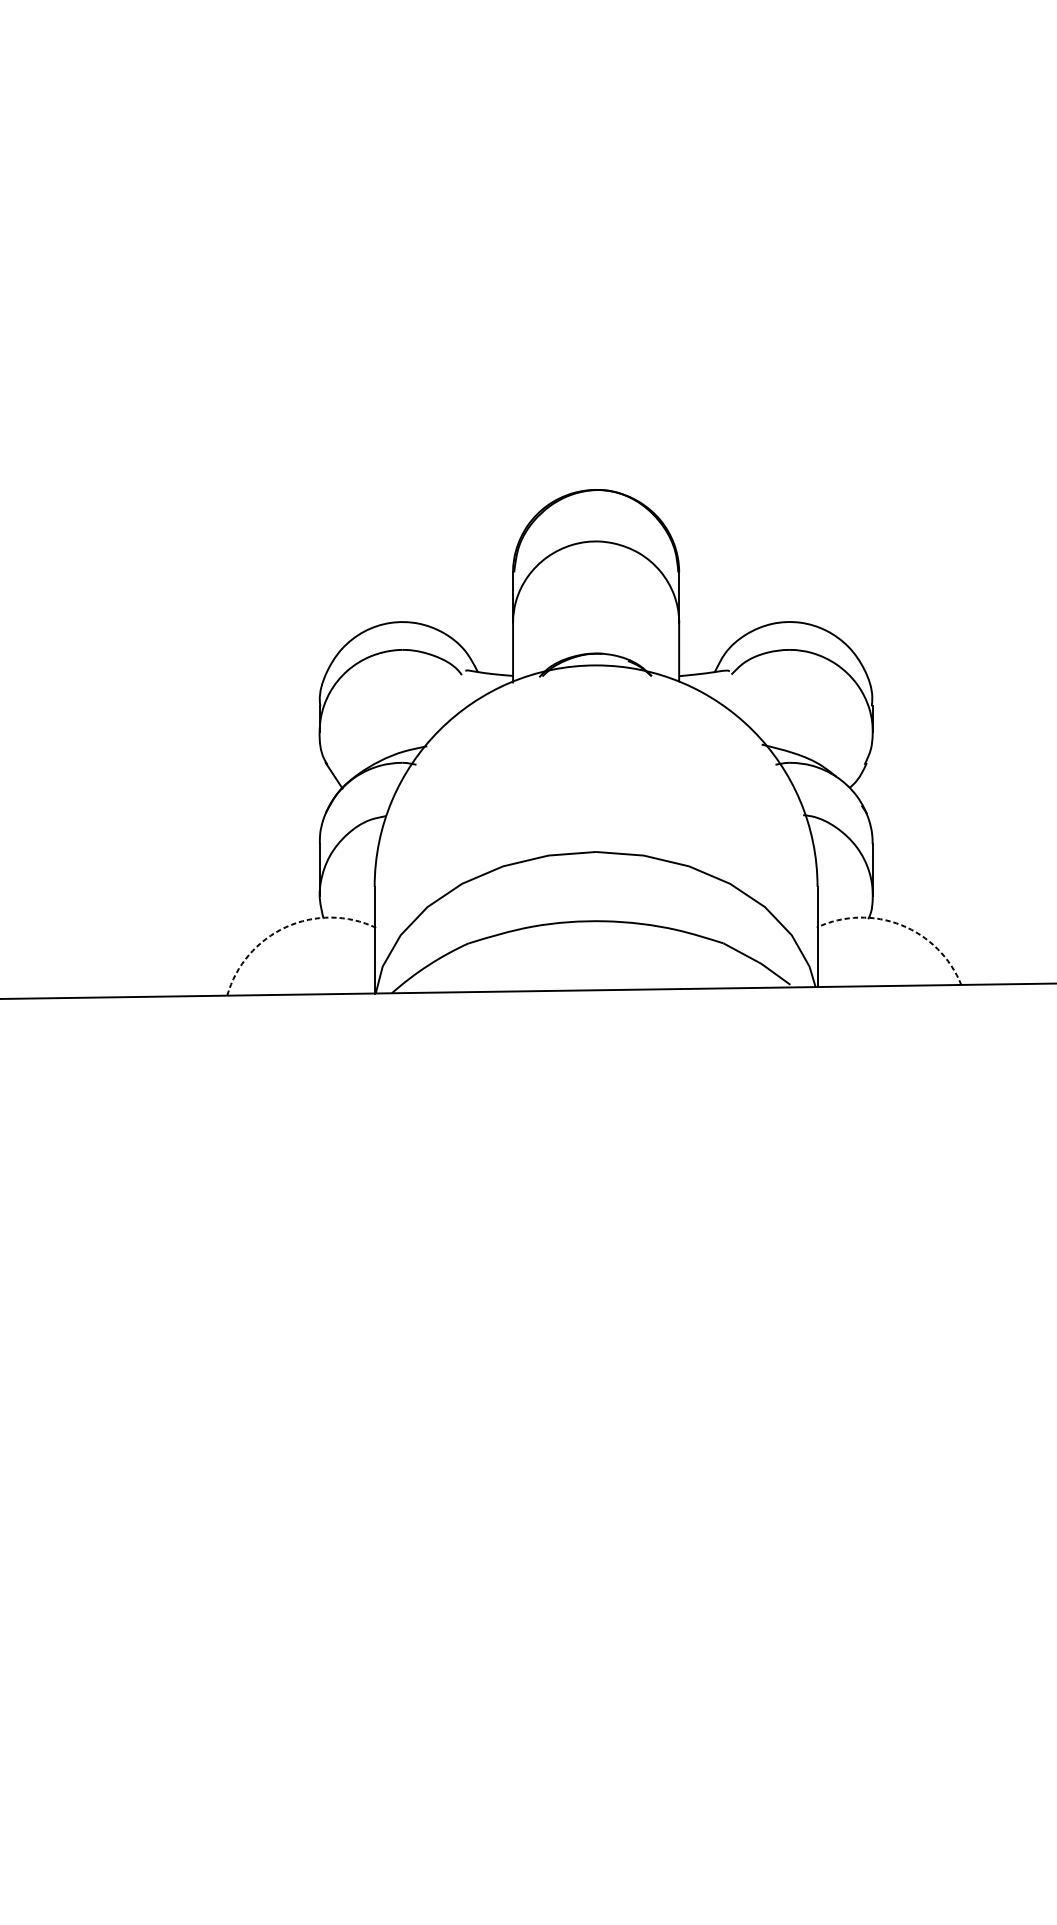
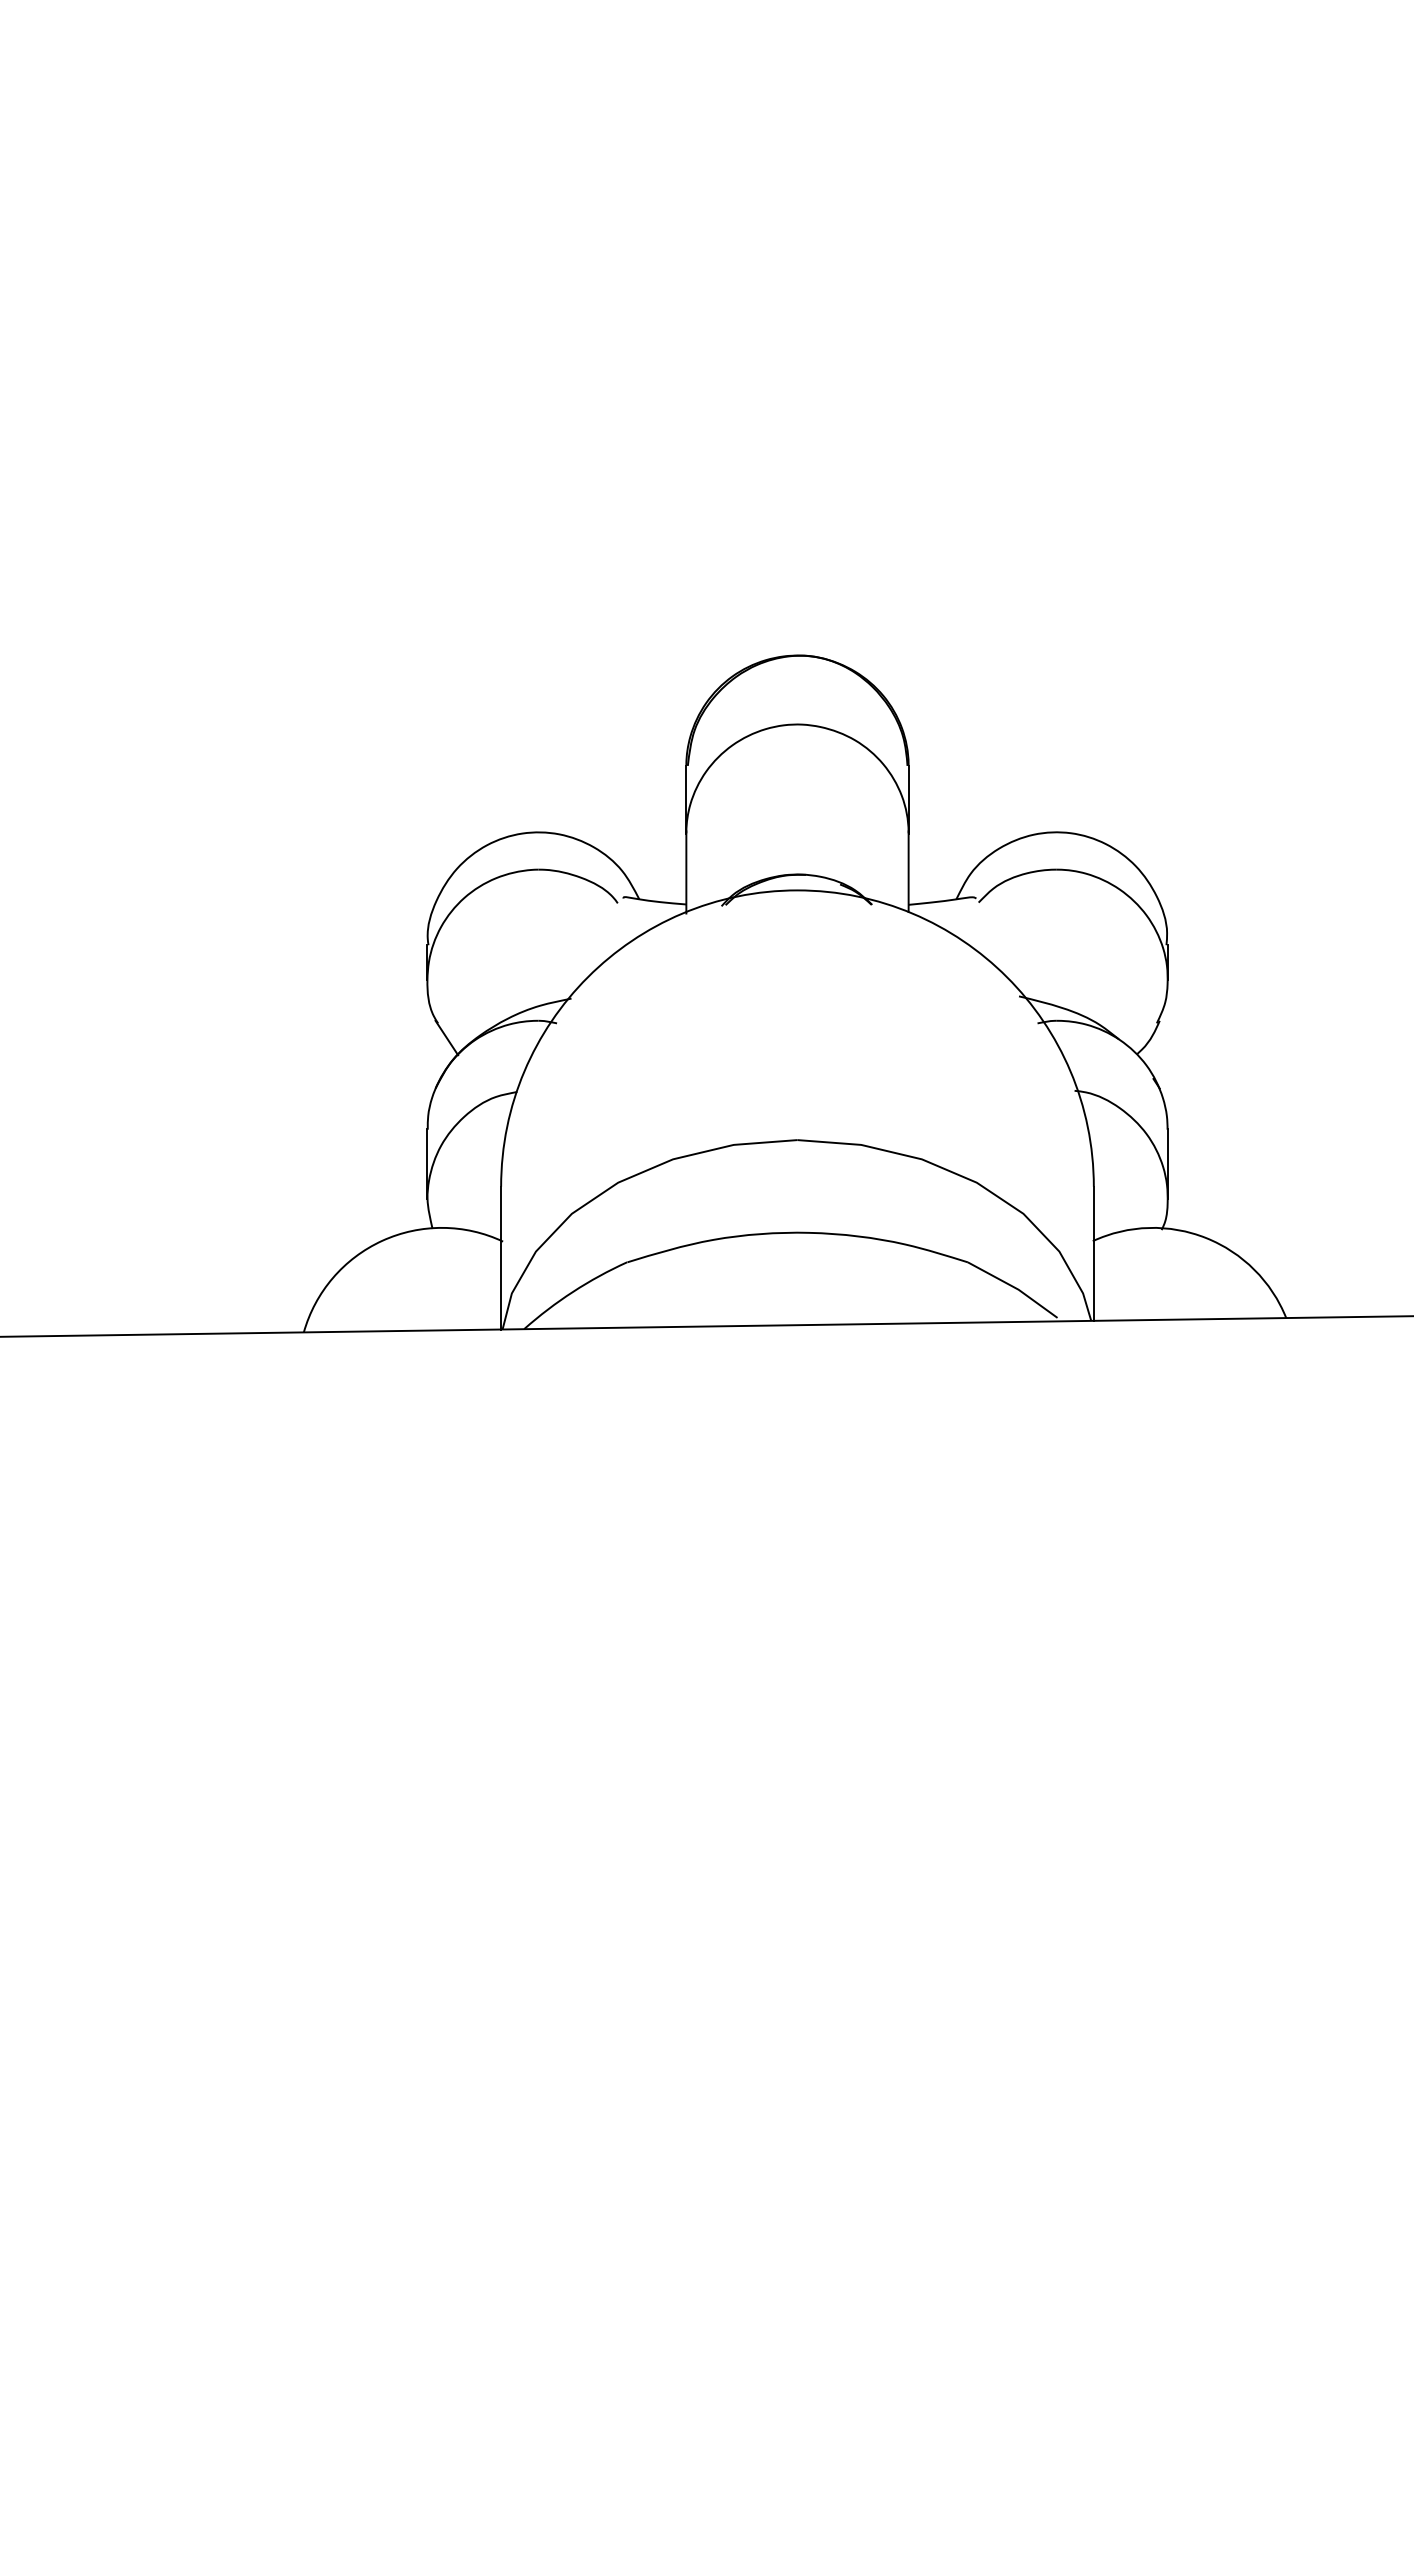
arc: (901, 925) -> (1206, 1238), dashed -> solid
arc: (286, 927) -> (382, 1240), dashed -> solid

